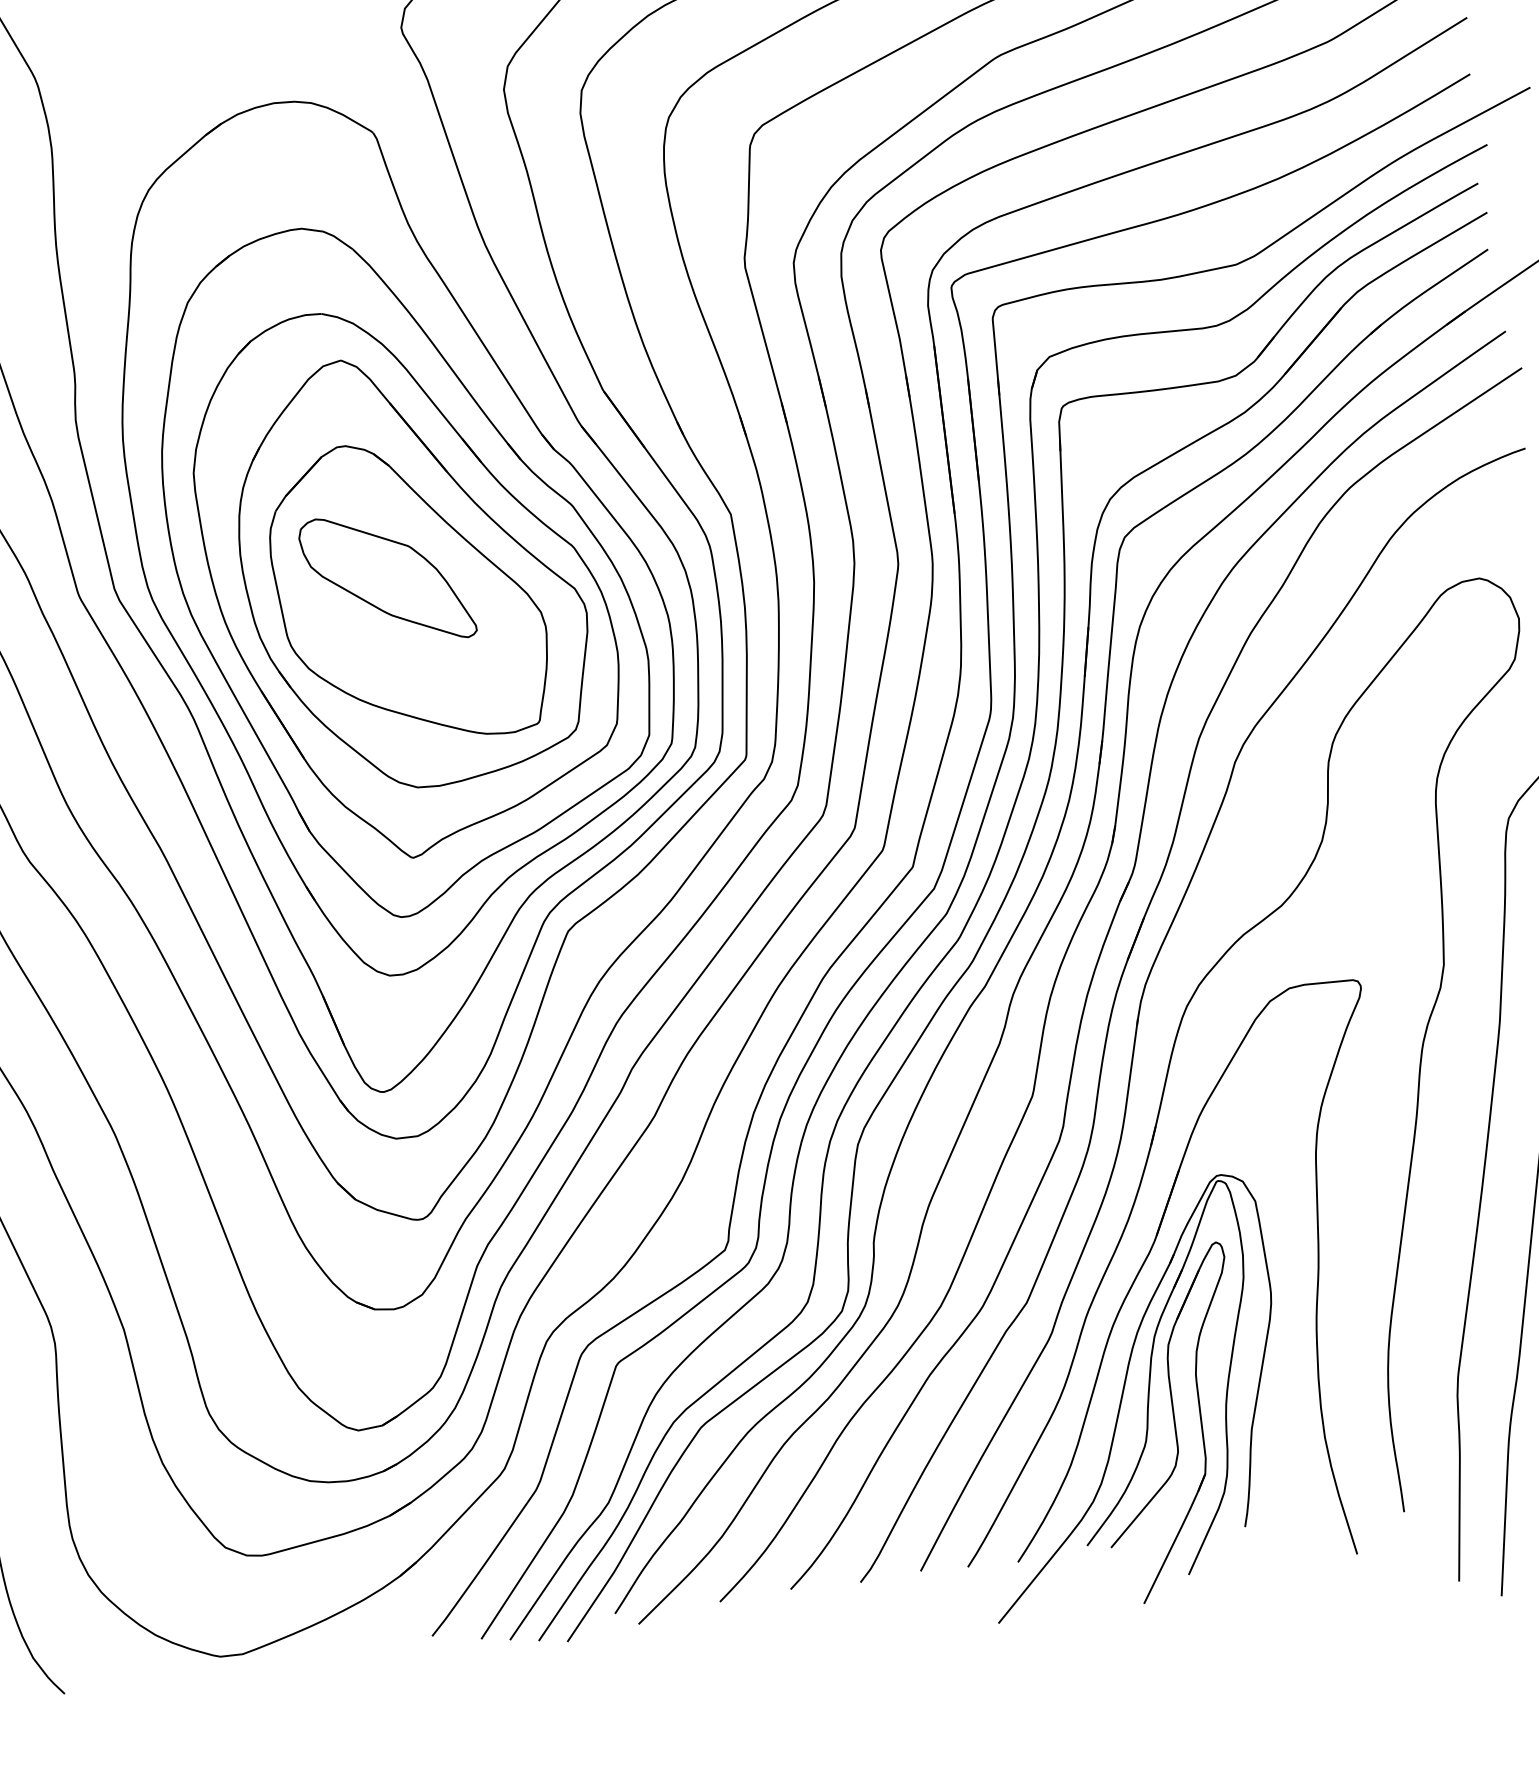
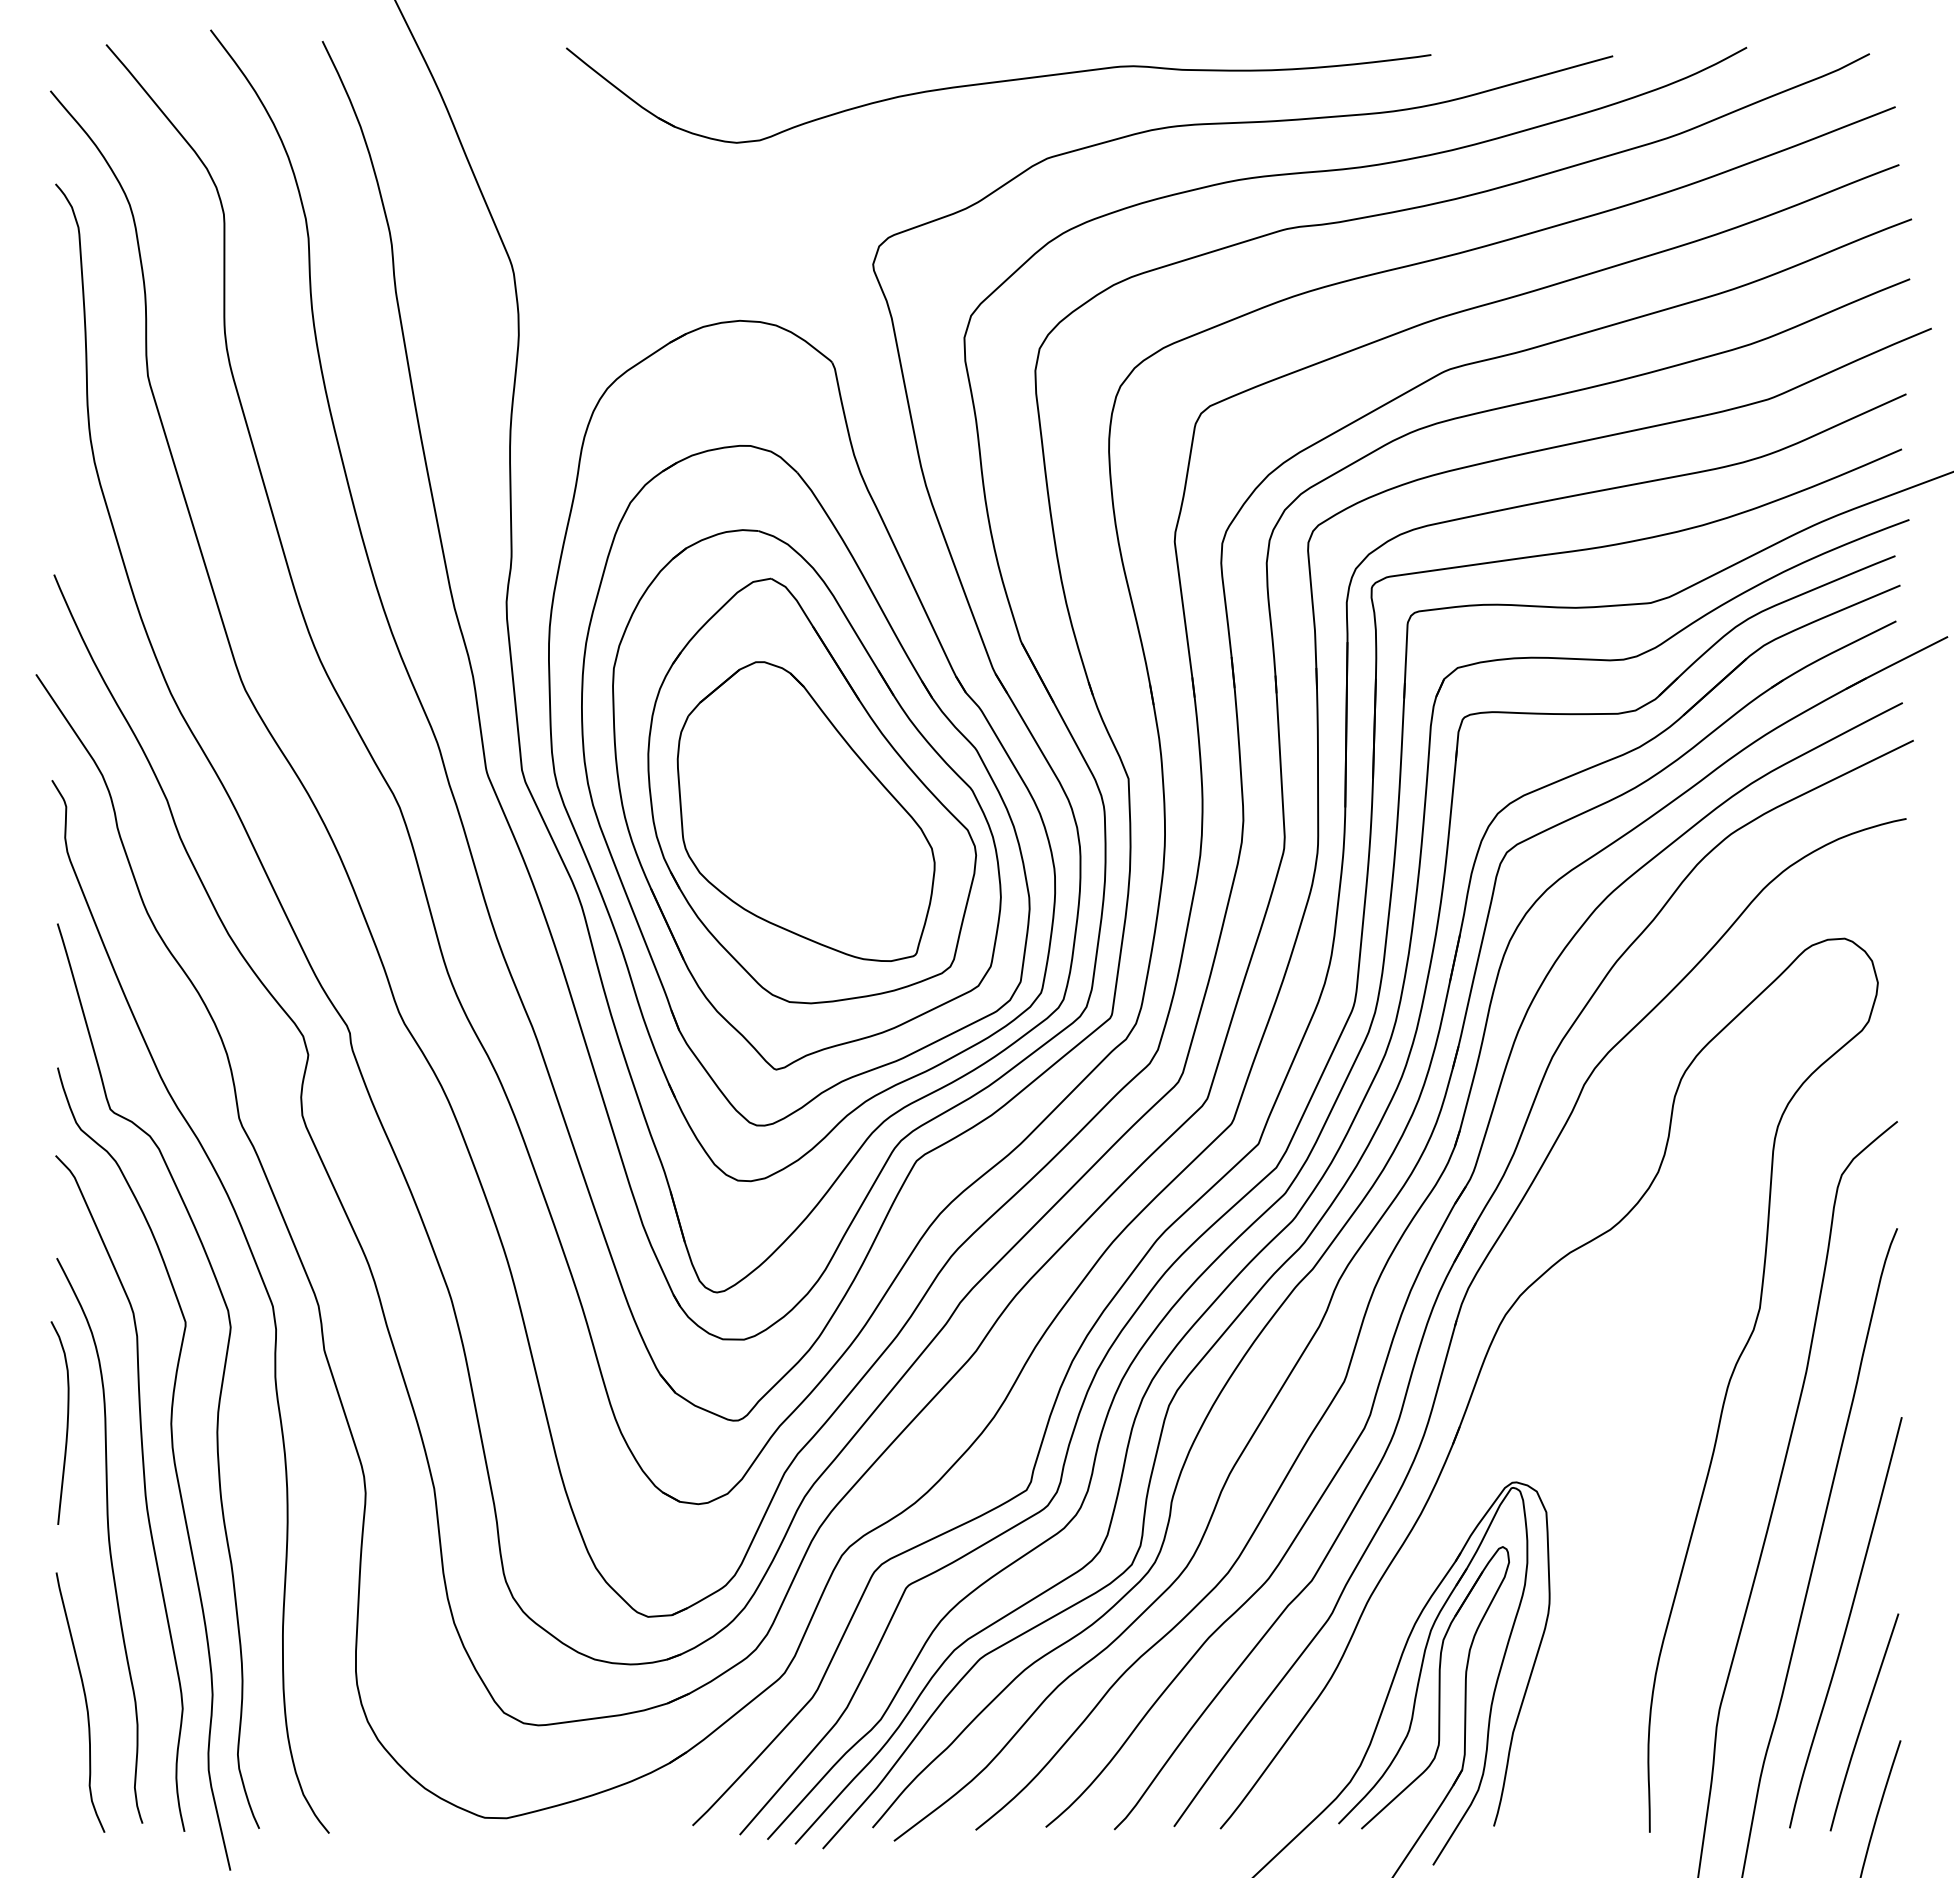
part: (387, 579) -> (787, 796), removed
part: (1146, 1260) -> (1433, 1555), removed

